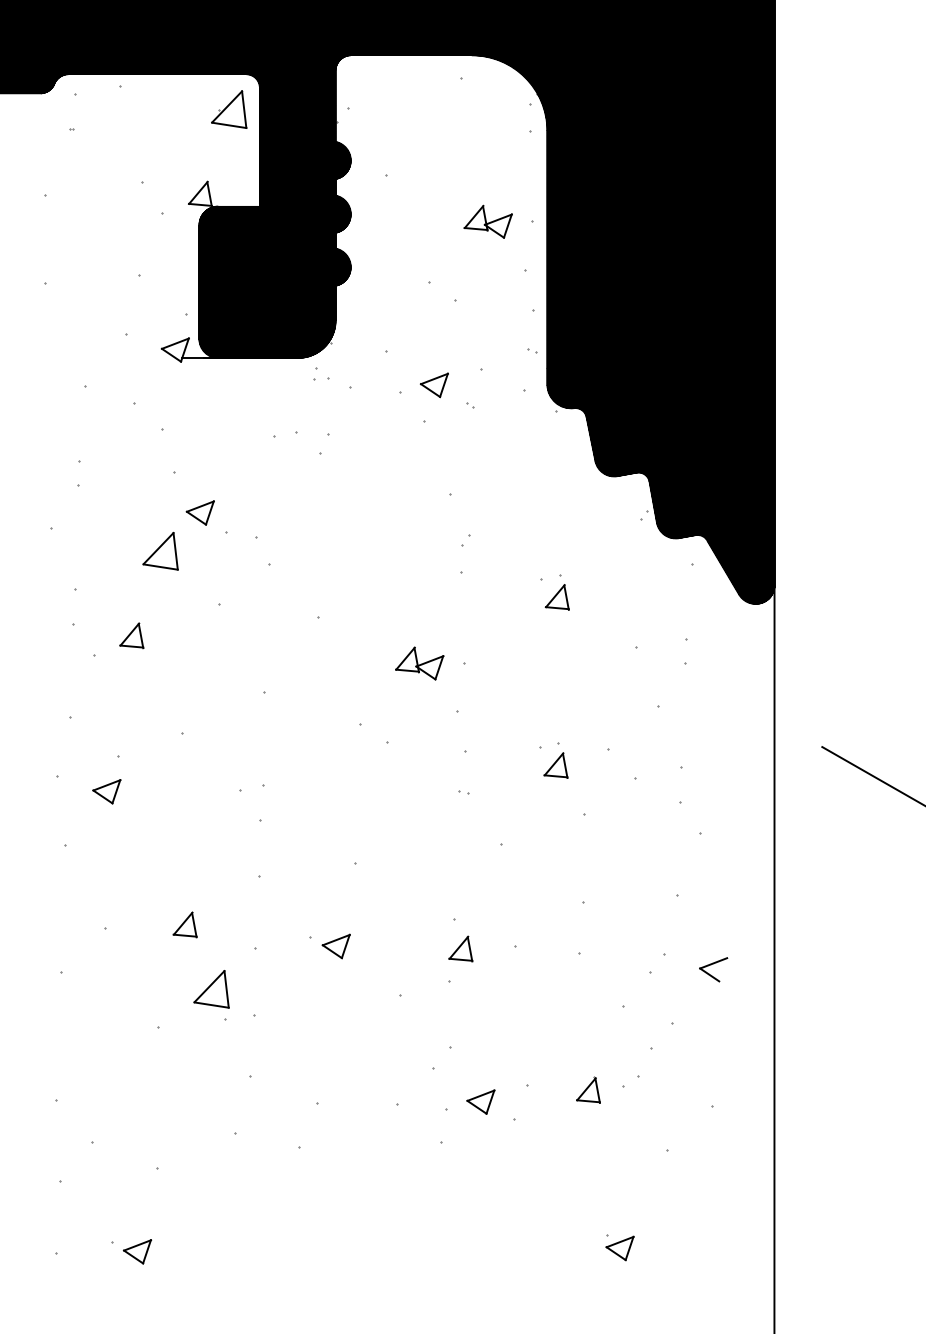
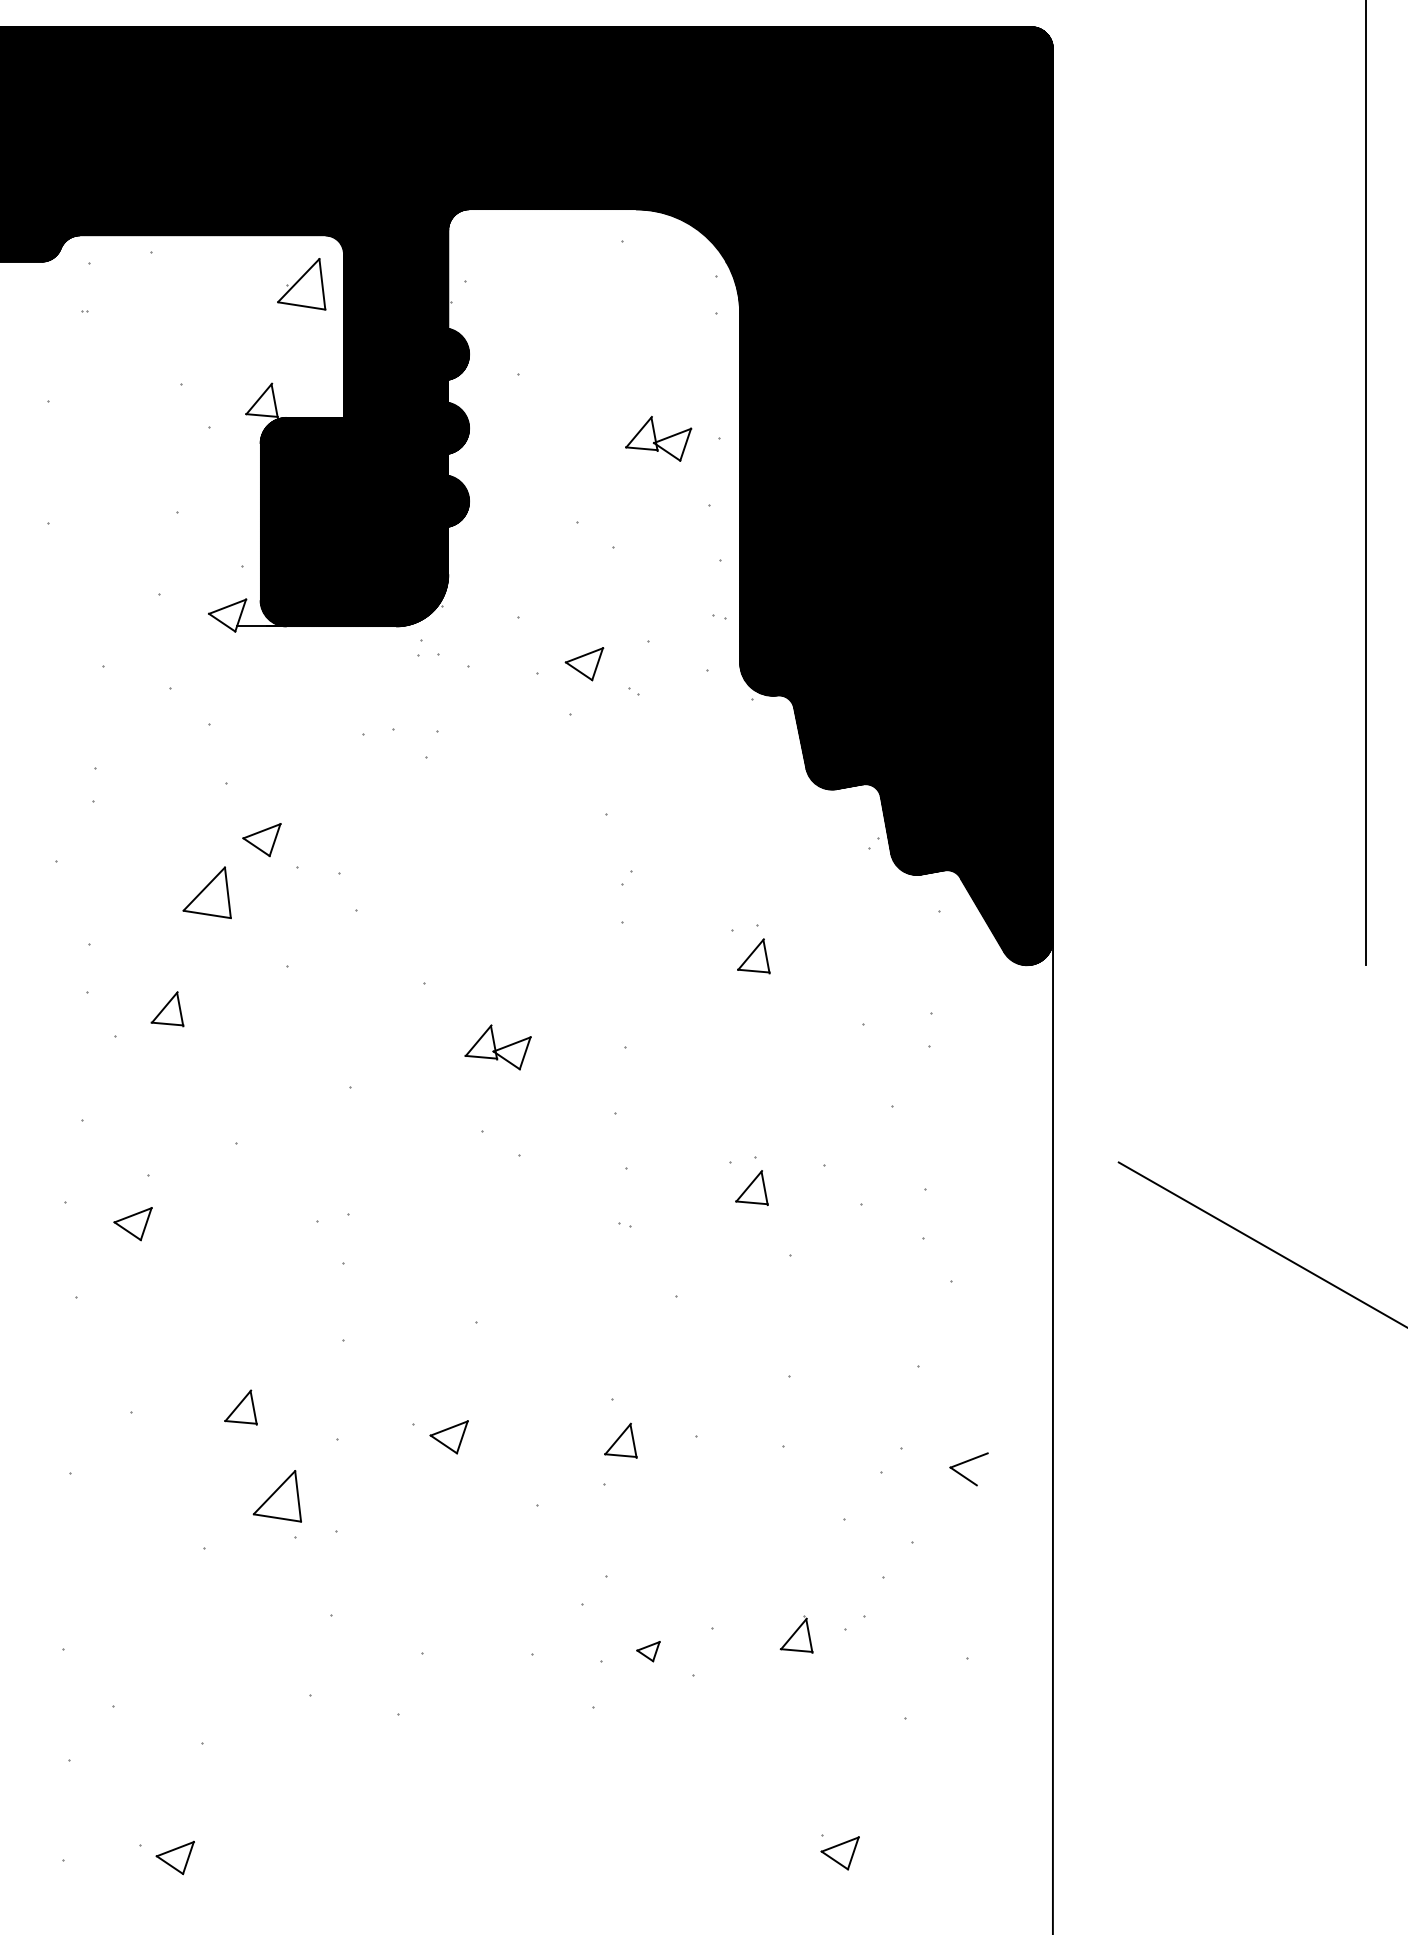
part: (419, 663) -> (497, 1047), moved
part: (480, 1101) -> (648, 1651), size x0.6

